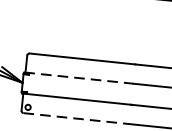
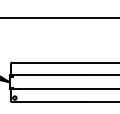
line: (79, 78) -> (46, 75), dashed -> solid
line: (76, 119) -> (47, 102), dashed -> solid

